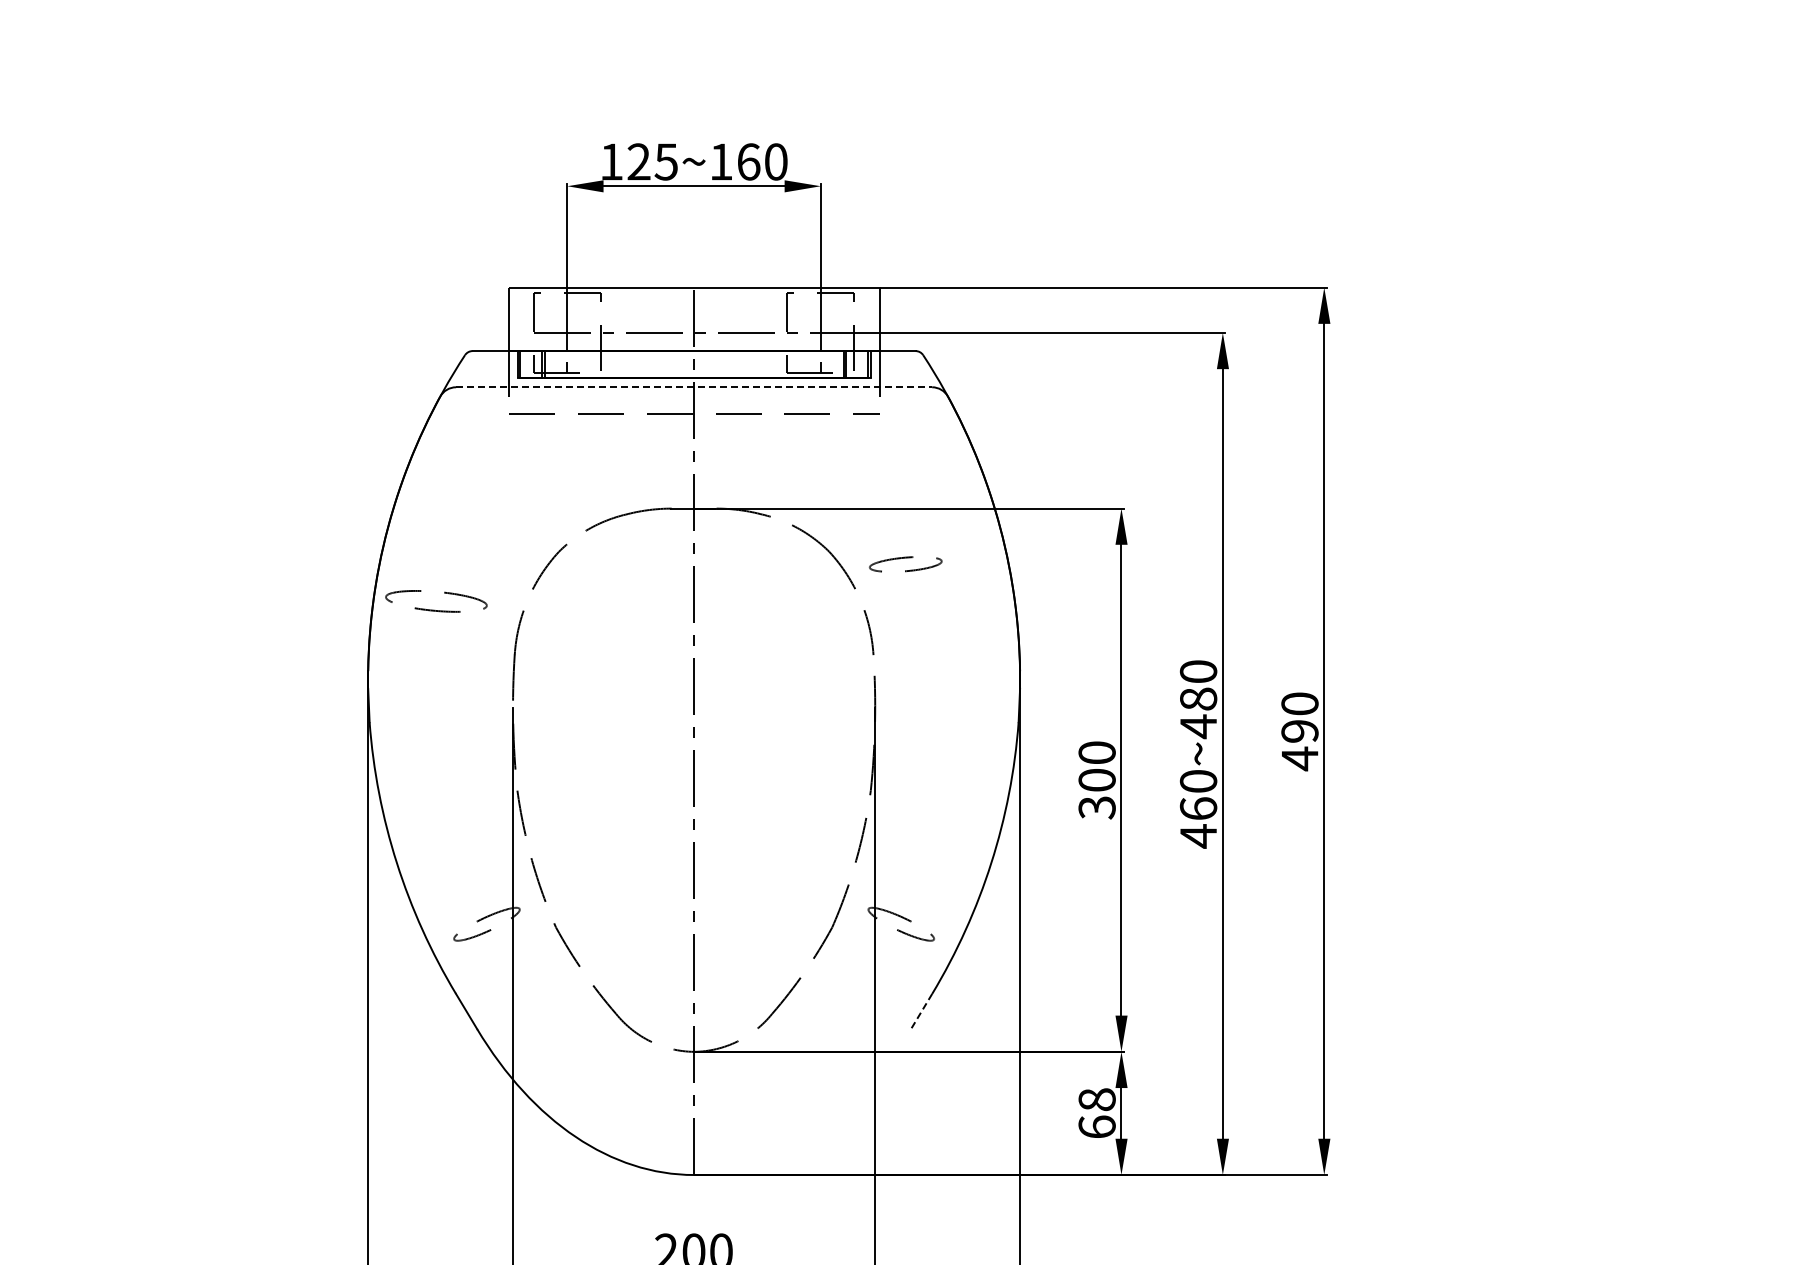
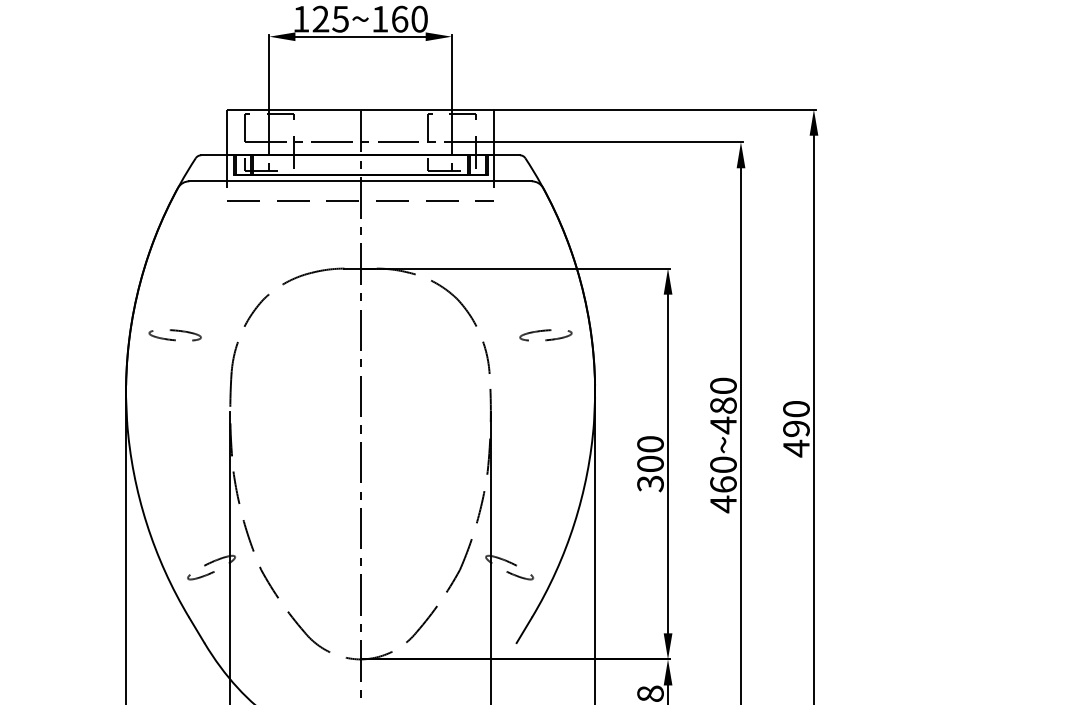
line: (694, 387) -> (360, 181), dashed -> solid
part: (905, 564) -> (545, 335), moved
part: (436, 601) -> (175, 335), size x0.71
line: (921, 1011) -> (524, 630), dashed -> solid

